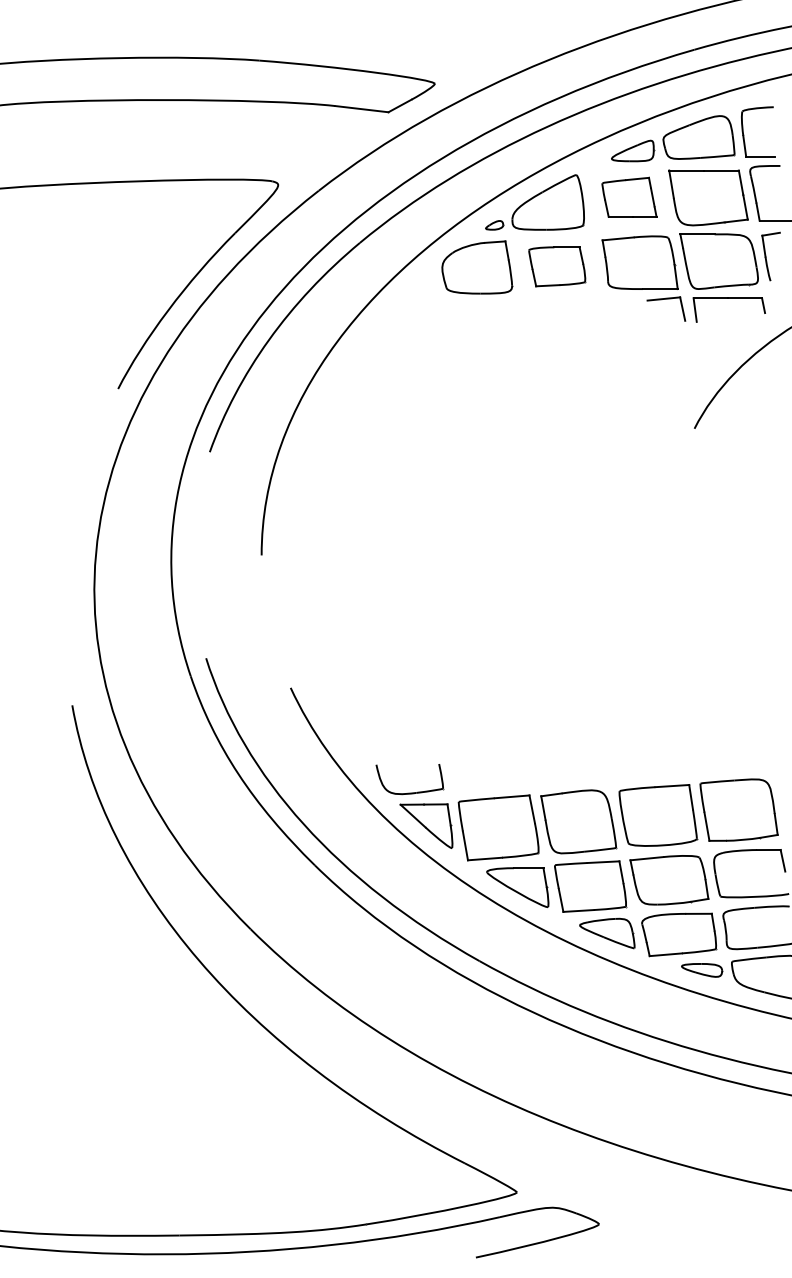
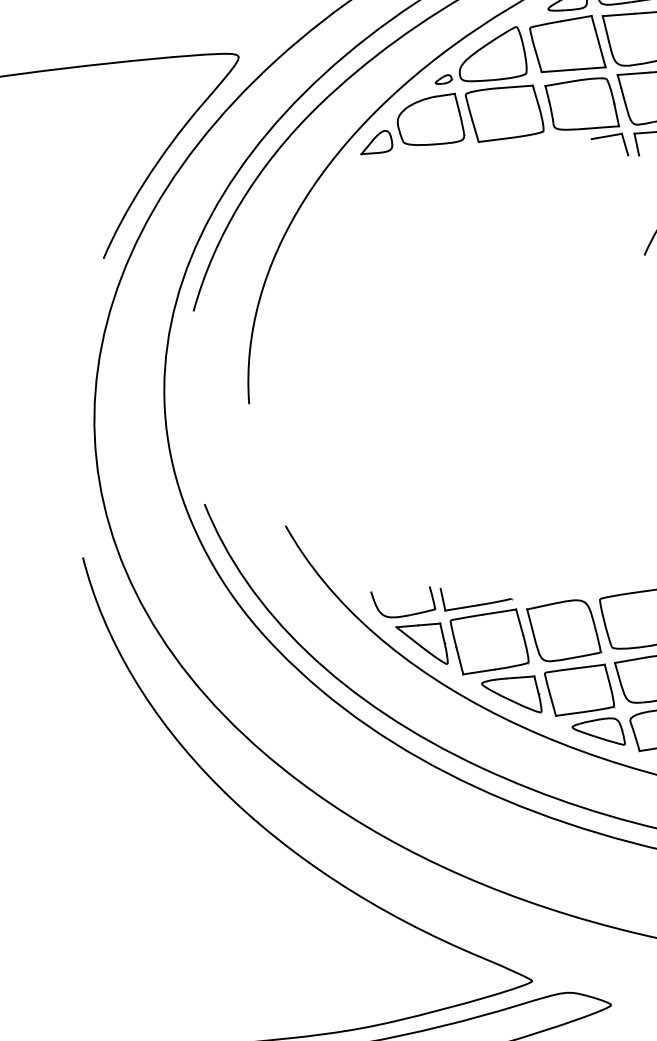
part: (629, 197) -> (567, 44), size x1.43
part: (557, 266) -> (505, 113), size x1.43
part: (418, 286) -> (376, 142), added
part: (489, 786) -> (478, 603), added

